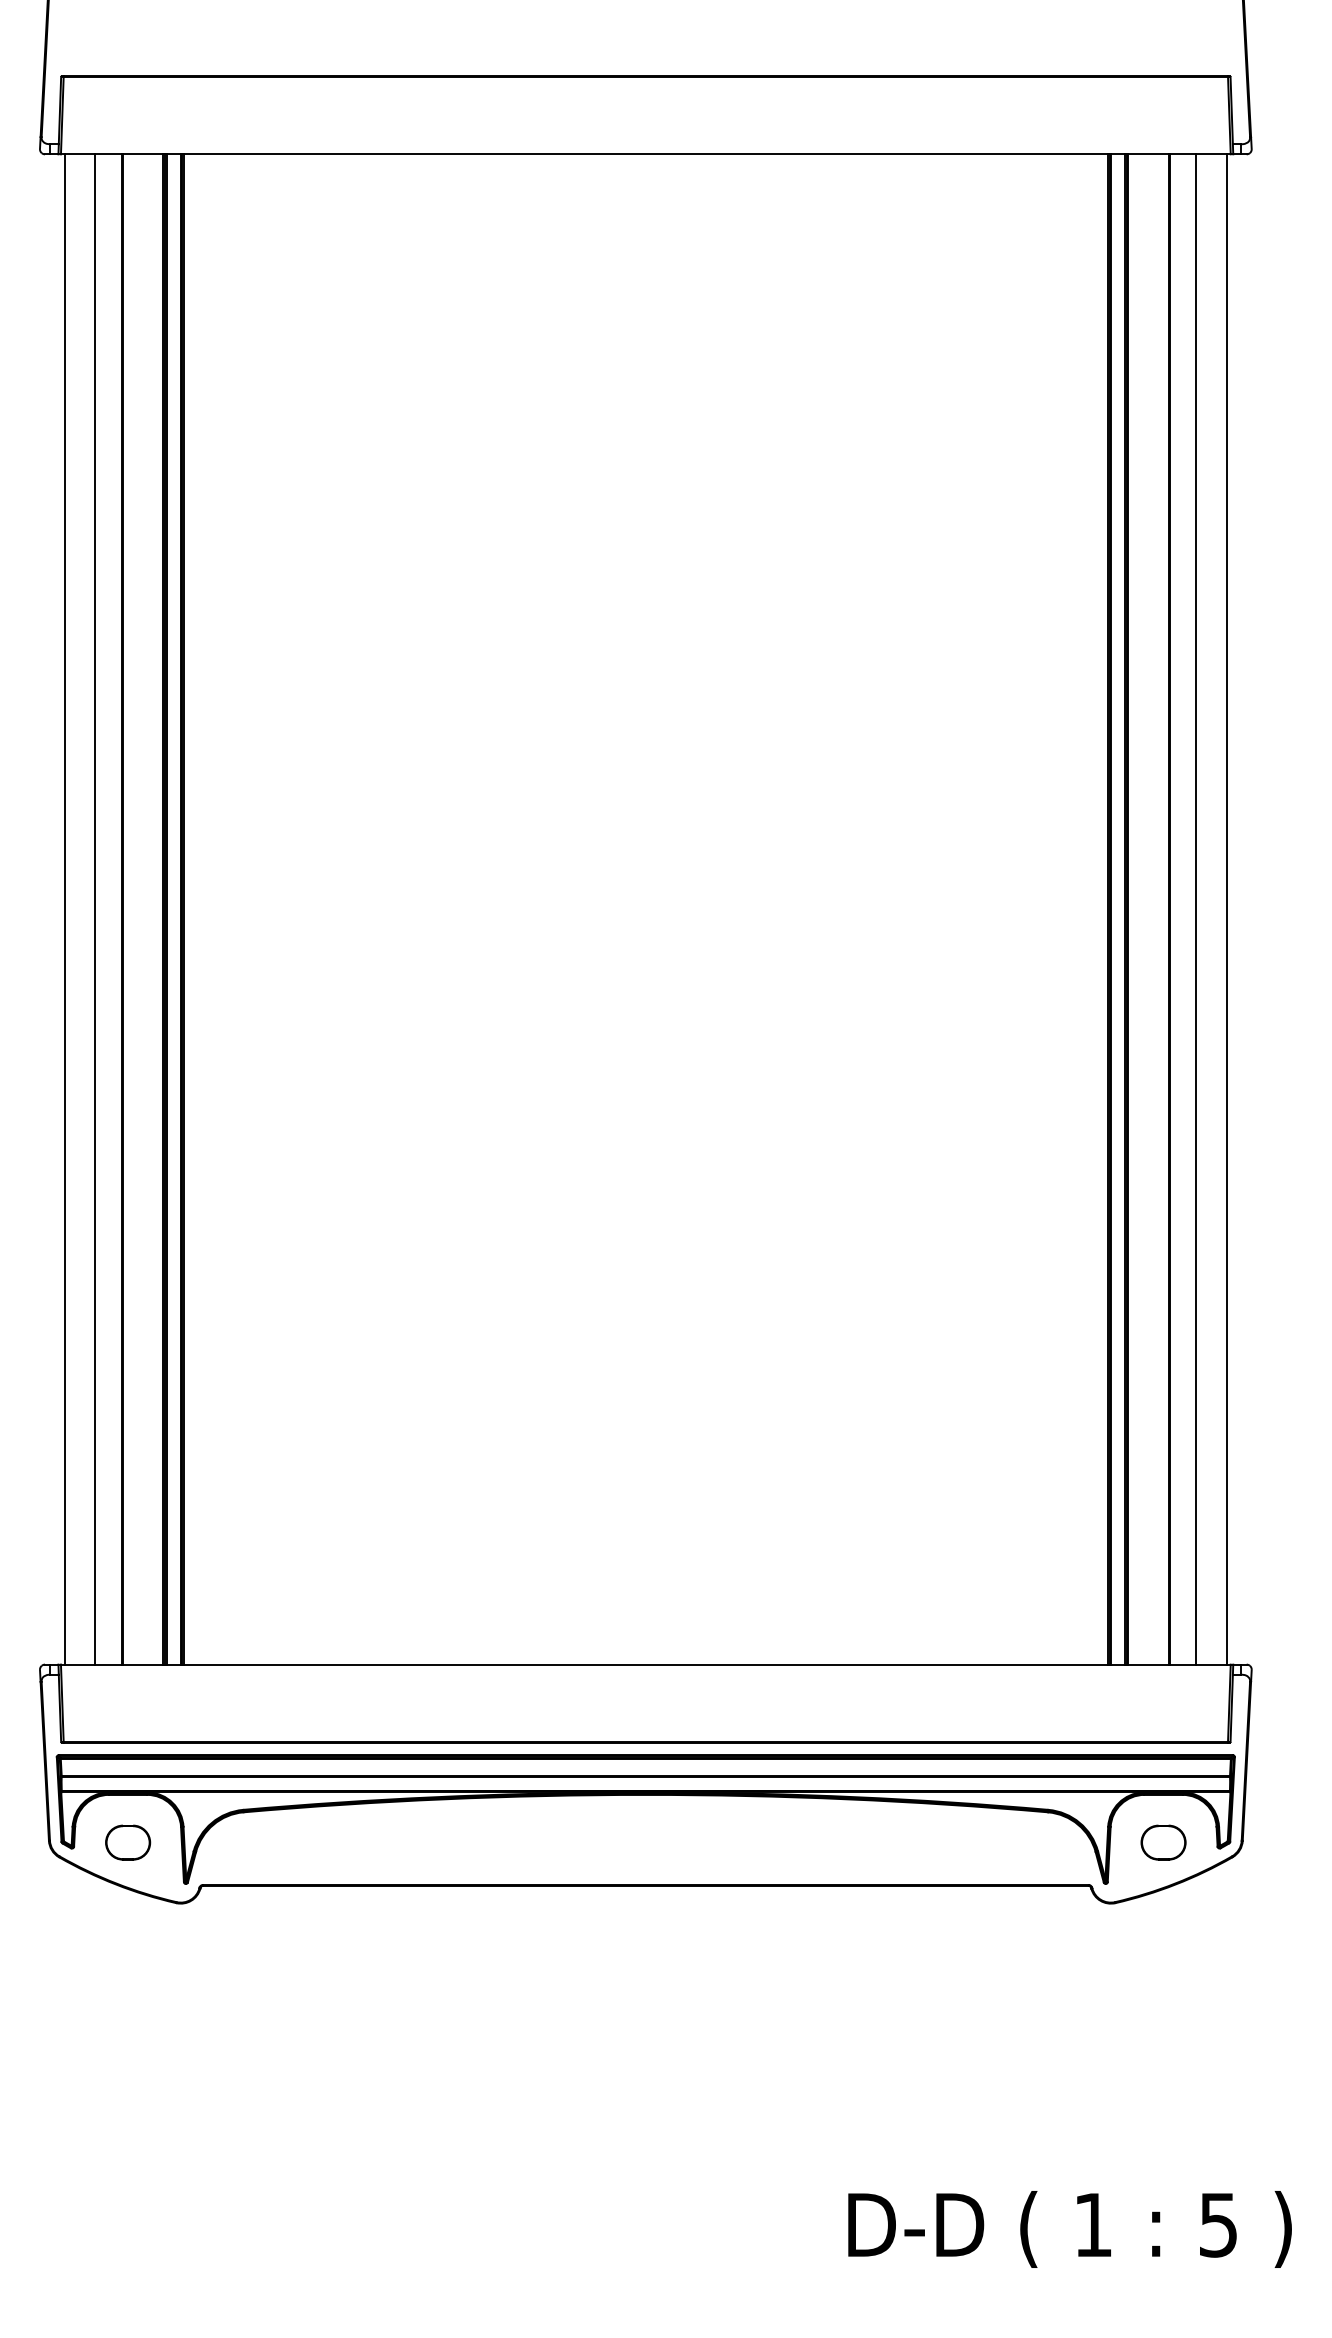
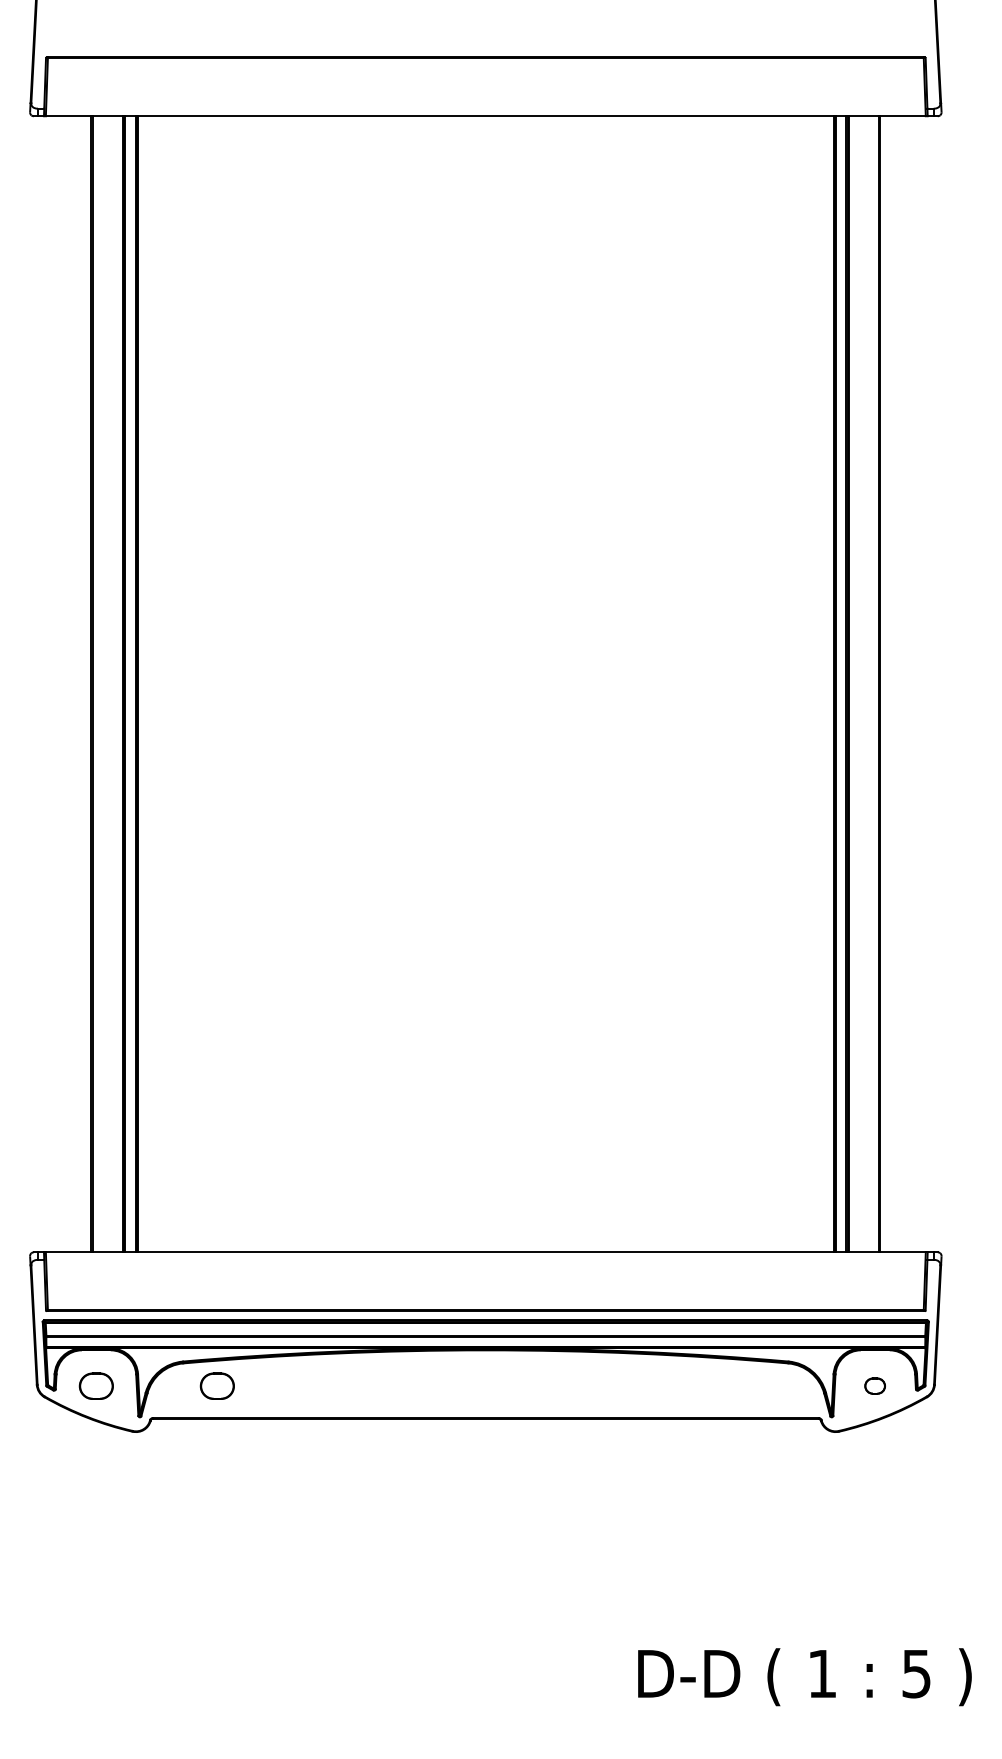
line: (64, 909) -> (48, 684), removed
line: (95, 909) -> (71, 684), removed
line: (1195, 909) -> (899, 684), removed
line: (1226, 909) -> (922, 684), removed
part: (287, 1841) -> (216, 1385), added
part: (1162, 1841) -> (874, 1385), size x0.6

